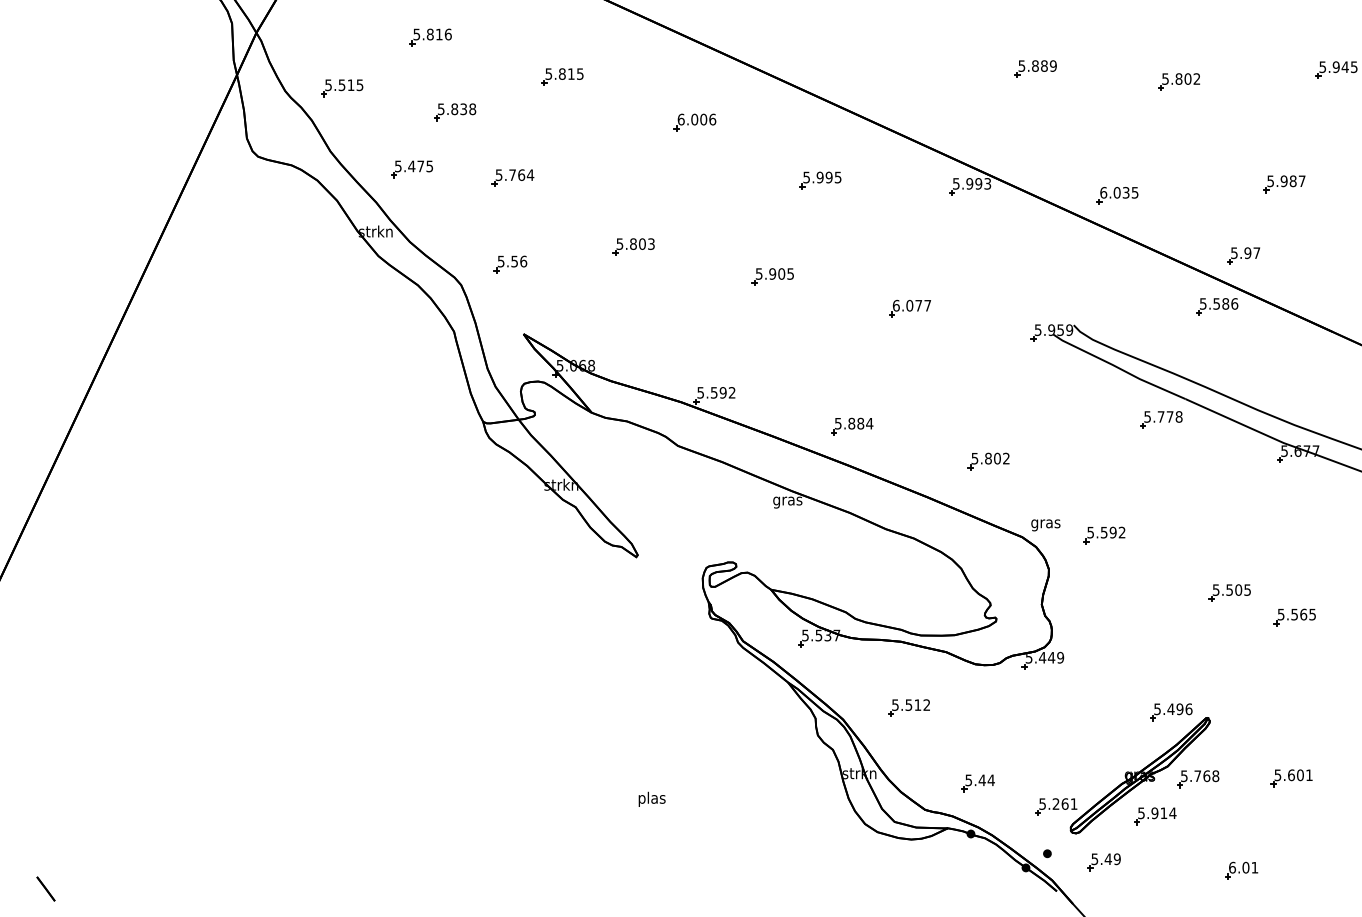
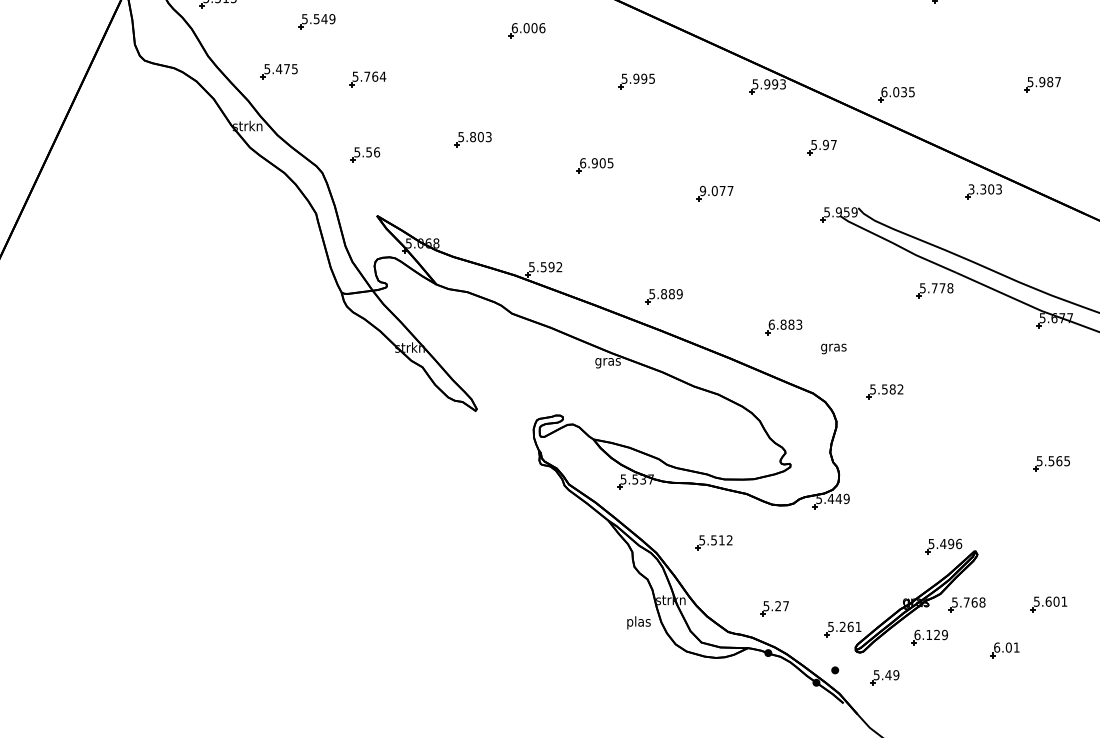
text: (463, 109) -> (324, 19), 5.838 -> 5.549
part: (1243, 255) -> (822, 147), moved
text: (758, 273) -> (582, 162), 5.905 -> 6.905
text: (1219, 303) -> (985, 189), 5.586 -> 3.303
text: (895, 305) -> (702, 190), 6.077 -> 9.077
text: (869, 423) -> (679, 293), 5.884 -> 5.889
text: (990, 458) -> (785, 324), 5.802 -> 6.883
text: (1045, 525) -> (833, 349), moved
text: (1112, 532) -> (892, 389), 5.592 -> 5.582
part: (1229, 592) -> (994, 441), removed
text: (986, 780) -> (781, 606), 5.44 -> 5.27
text: (651, 798) -> (638, 622), moved
text: (1157, 813) -> (931, 635), 5.914 -> 6.129
part: (1241, 870) -> (1004, 650), moved

